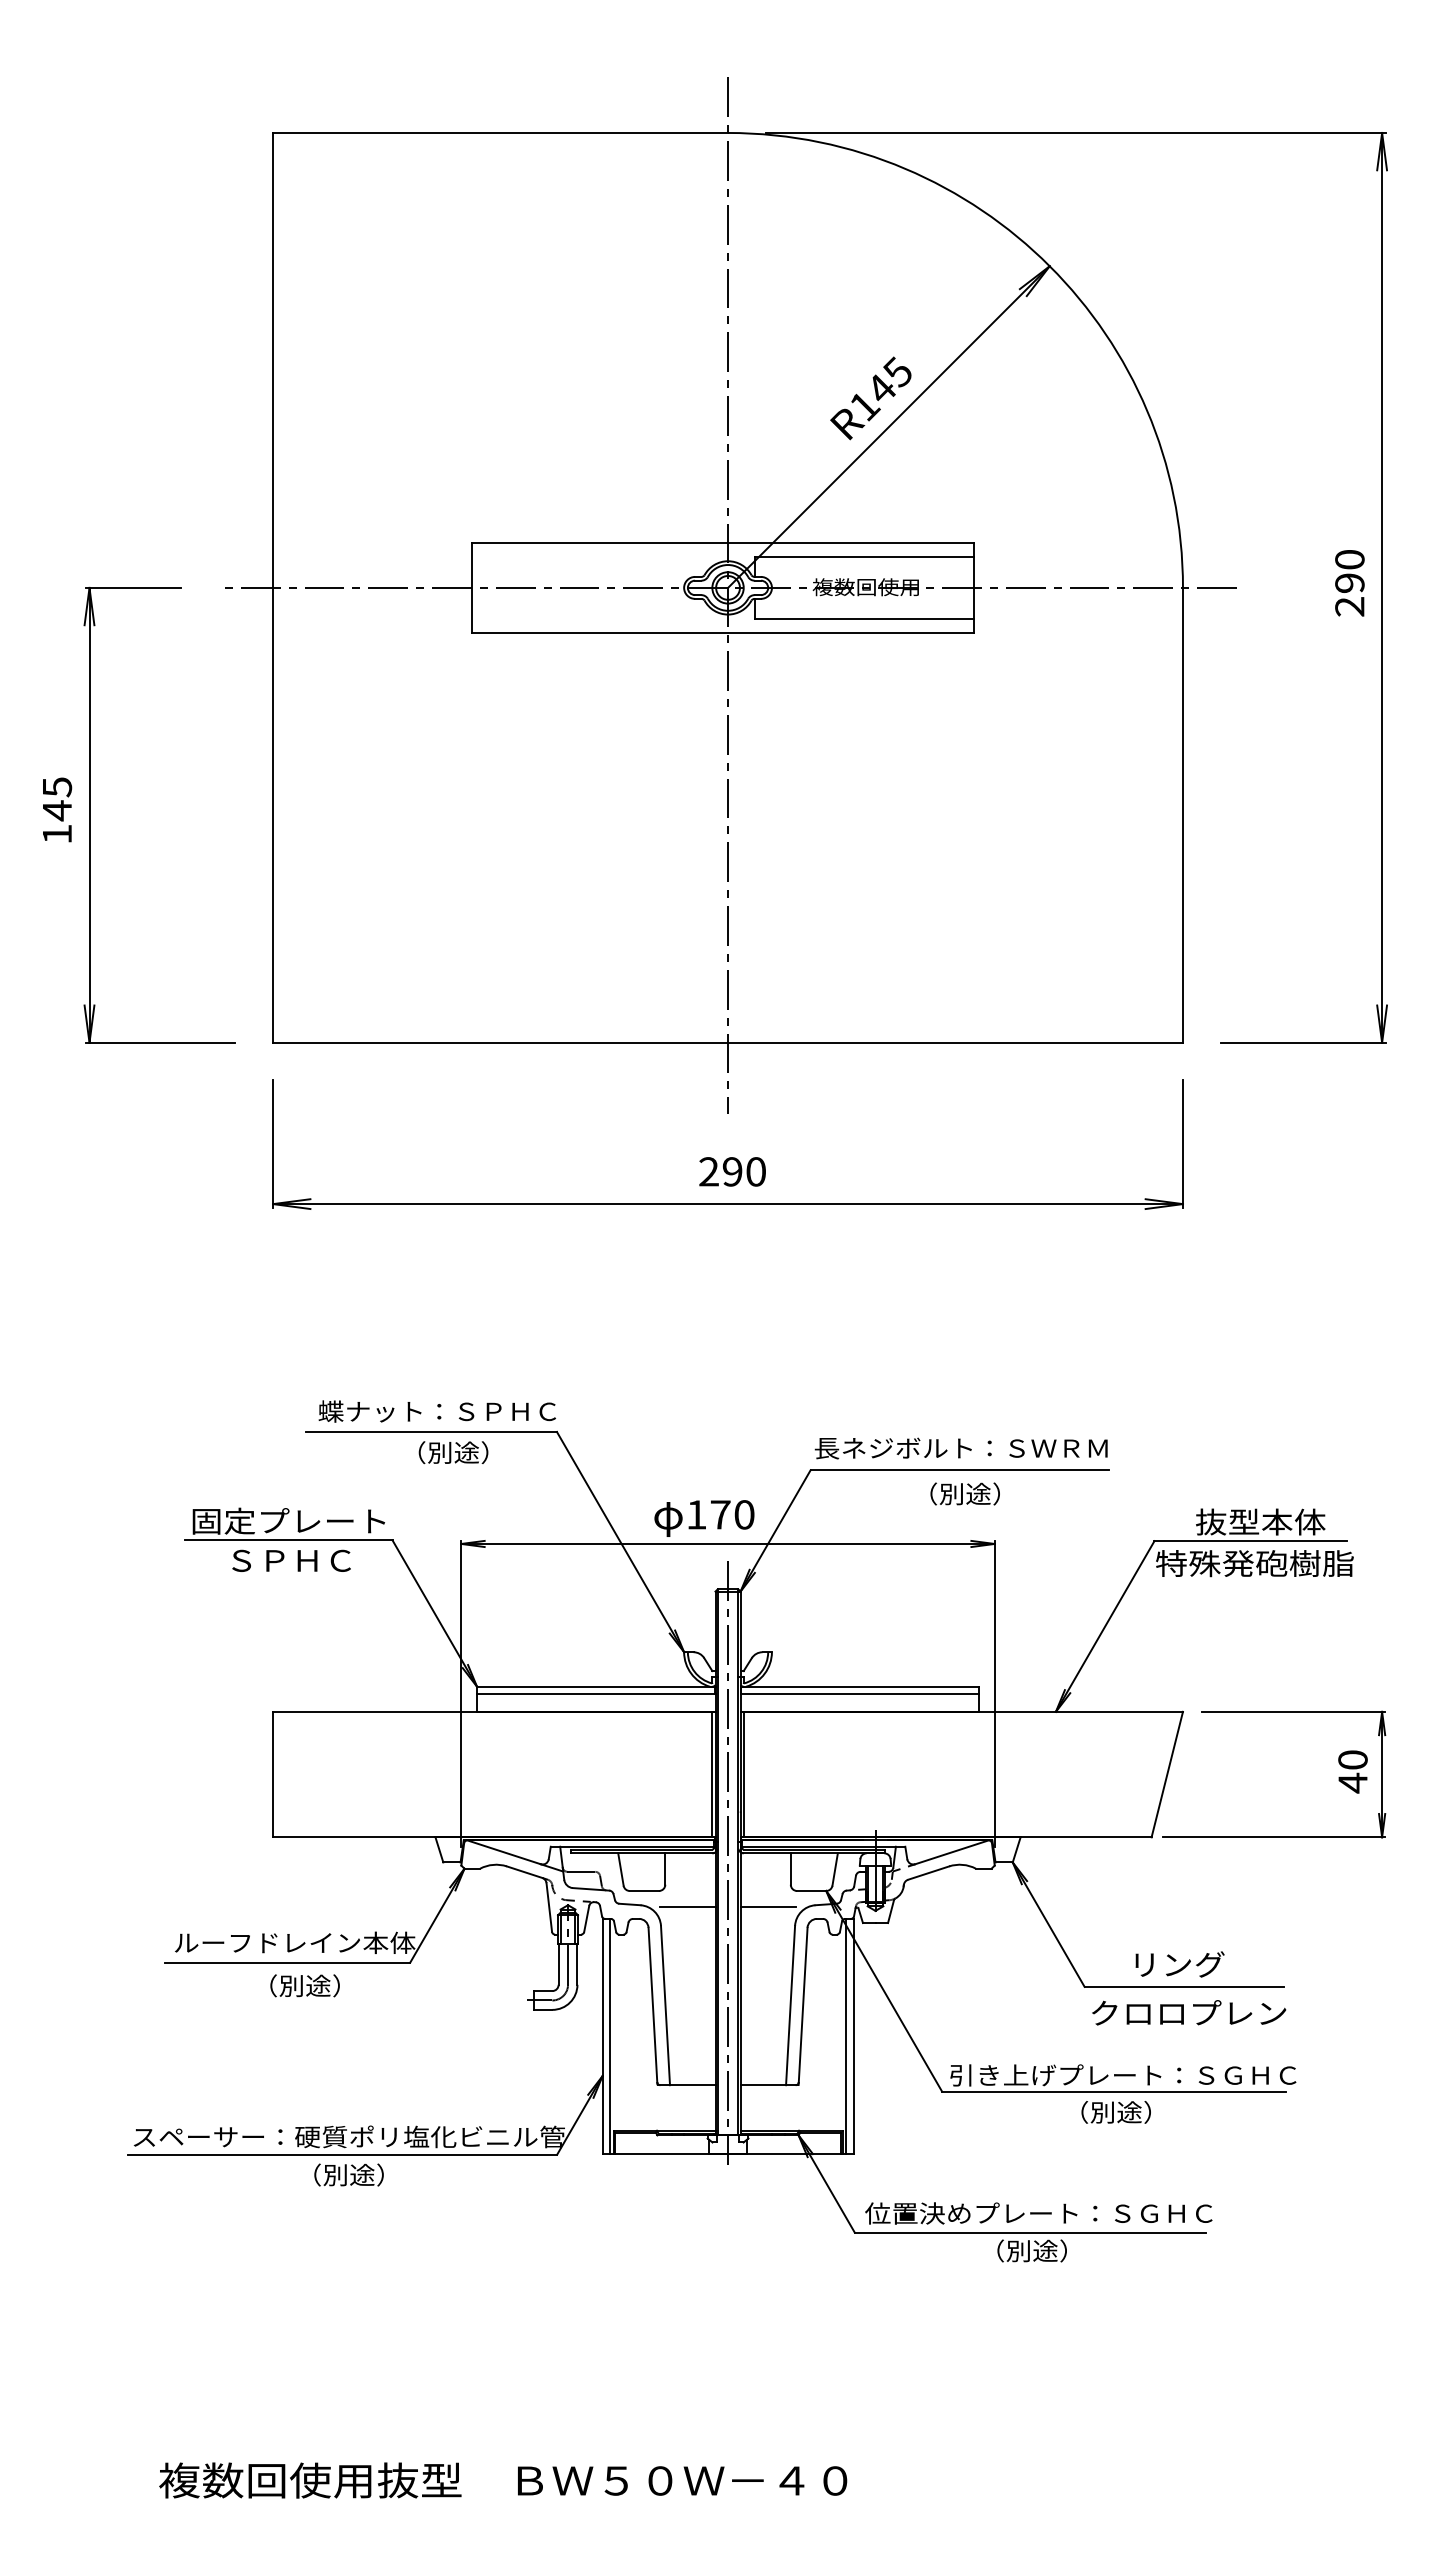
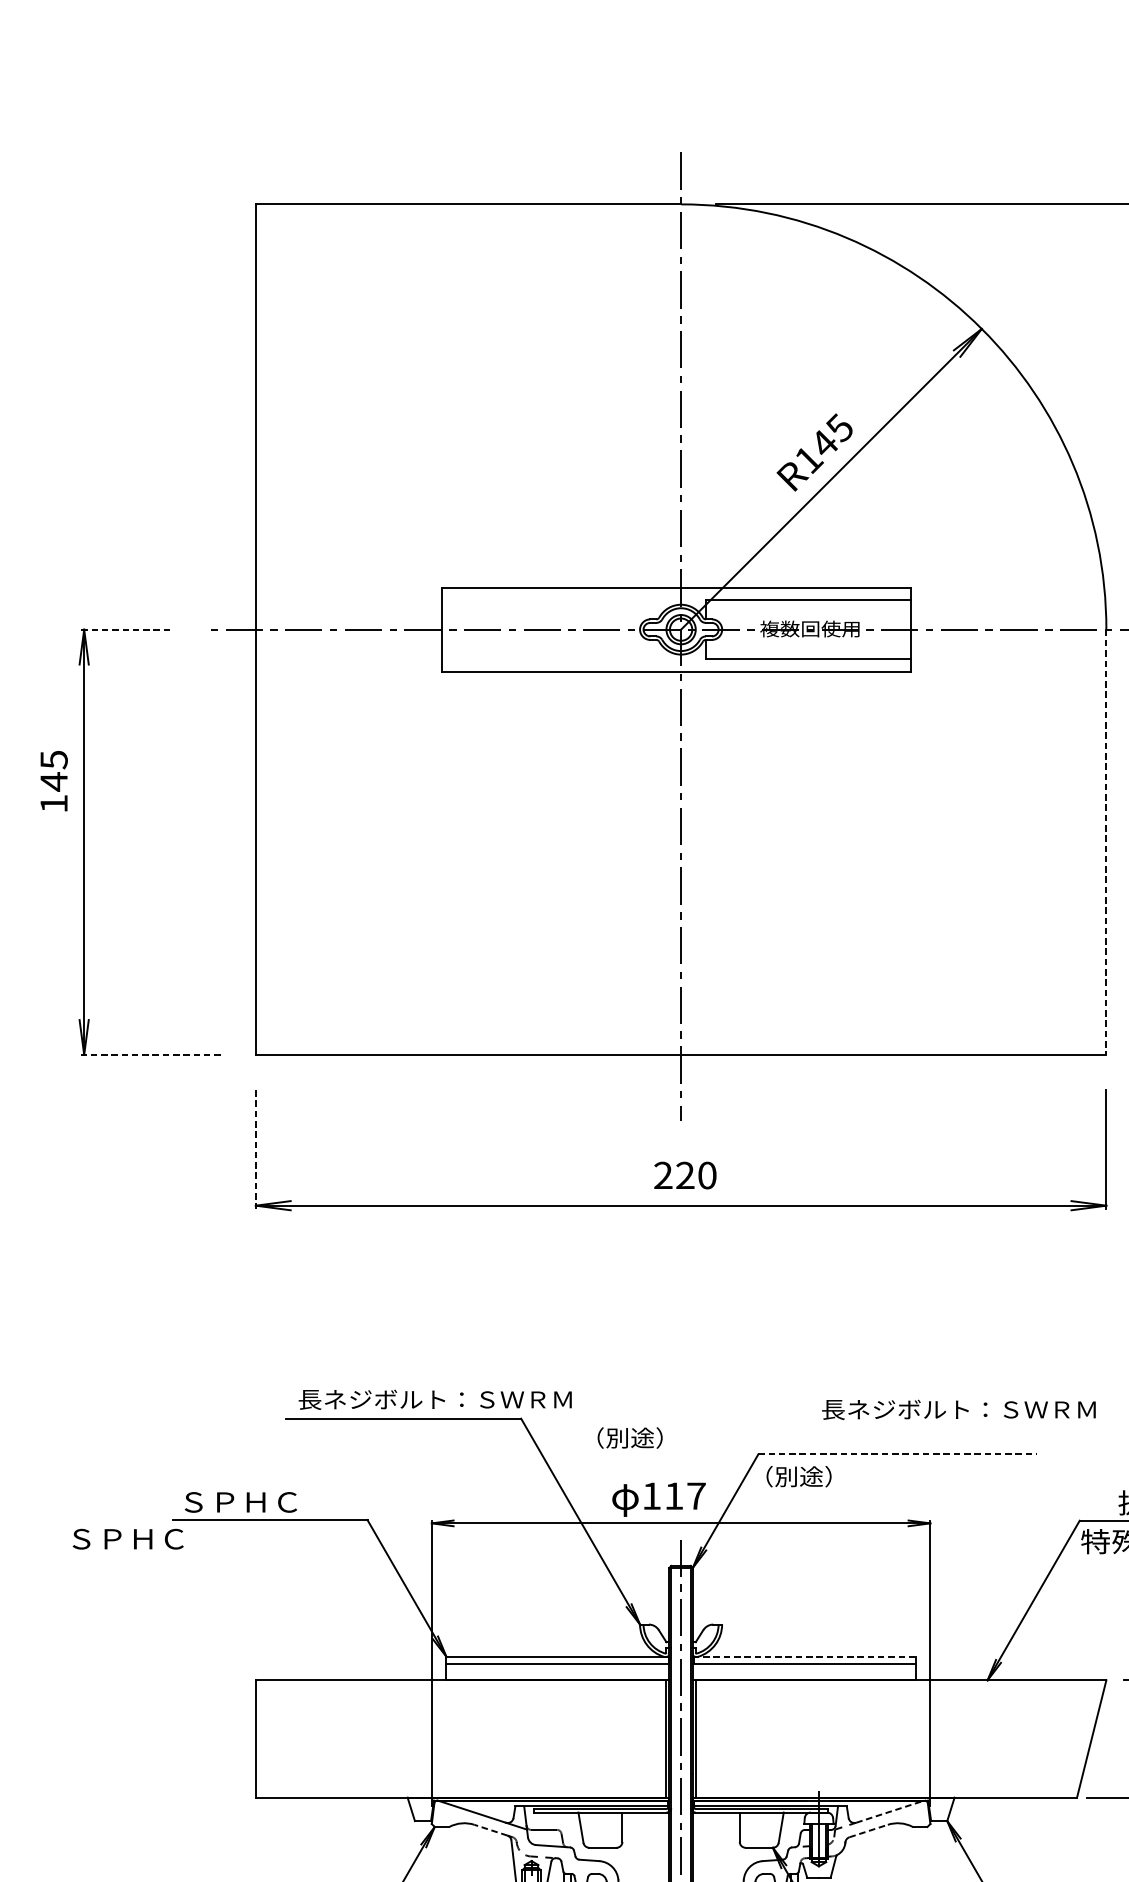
line: (133, 587) -> (125, 629), solid -> dashed
text: (57, 809) -> (54, 780), moved
line: (1182, 815) -> (1105, 842), solid -> dashed
line: (160, 1042) -> (150, 1054), solid -> dashed
line: (273, 1144) -> (256, 1149), solid -> dashed
text: (732, 1171) -> (685, 1175), 290 -> 220
text: (464, 1411) -> (434, 1399), 蝶ナット：ＳＰＨＣ -> 長ネジボルト：ＳＷＲＭ
text: (960, 1448) -> (958, 1409), moved
text: (453, 1452) -> (630, 1437), moved
line: (960, 1470) -> (898, 1454), solid -> dashed
text: (964, 1493) -> (798, 1476), moved
text: (732, 1514) -> (685, 1495), 170 -> 117
text: (288, 1520) -> (270, 1501), 固定プレート -> ＳＰＨＣ
text: (291, 1560) -> (128, 1538), moved
line: (860, 1686) -> (804, 1656), solid -> dashed
line: (952, 1852) -> (890, 1811), solid -> dashed
line: (524, 1872) -> (490, 1830), solid -> dashed
line: (928, 1873) -> (868, 1831), solid -> dashed
line: (687, 1906) -> (643, 1862), removed
line: (768, 1906) -> (718, 1862), removed

